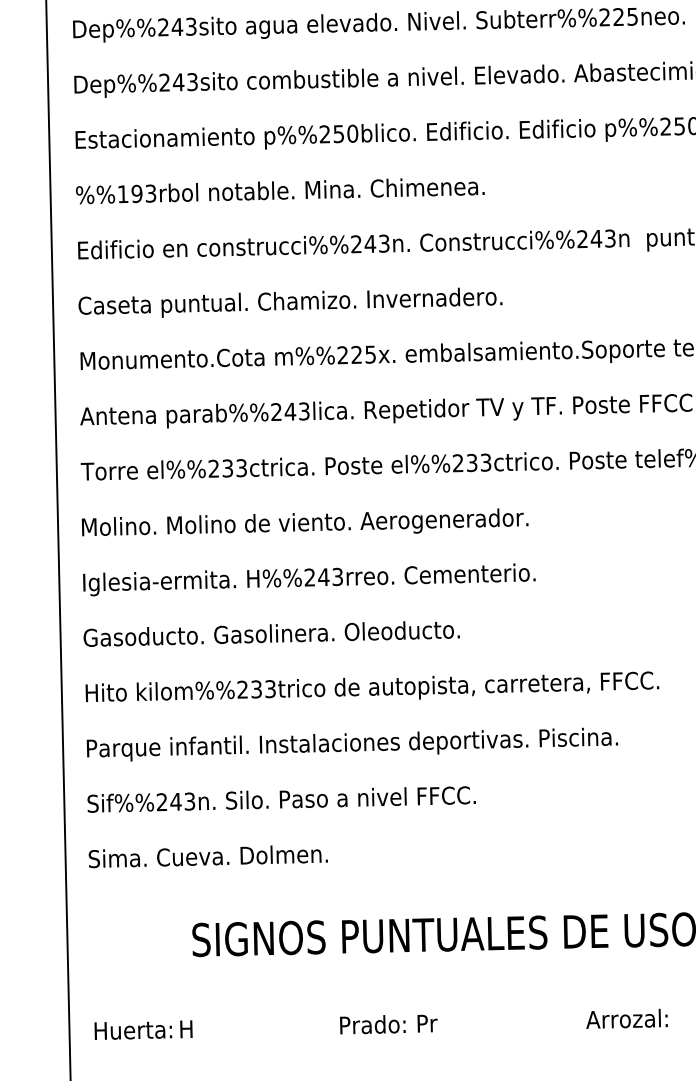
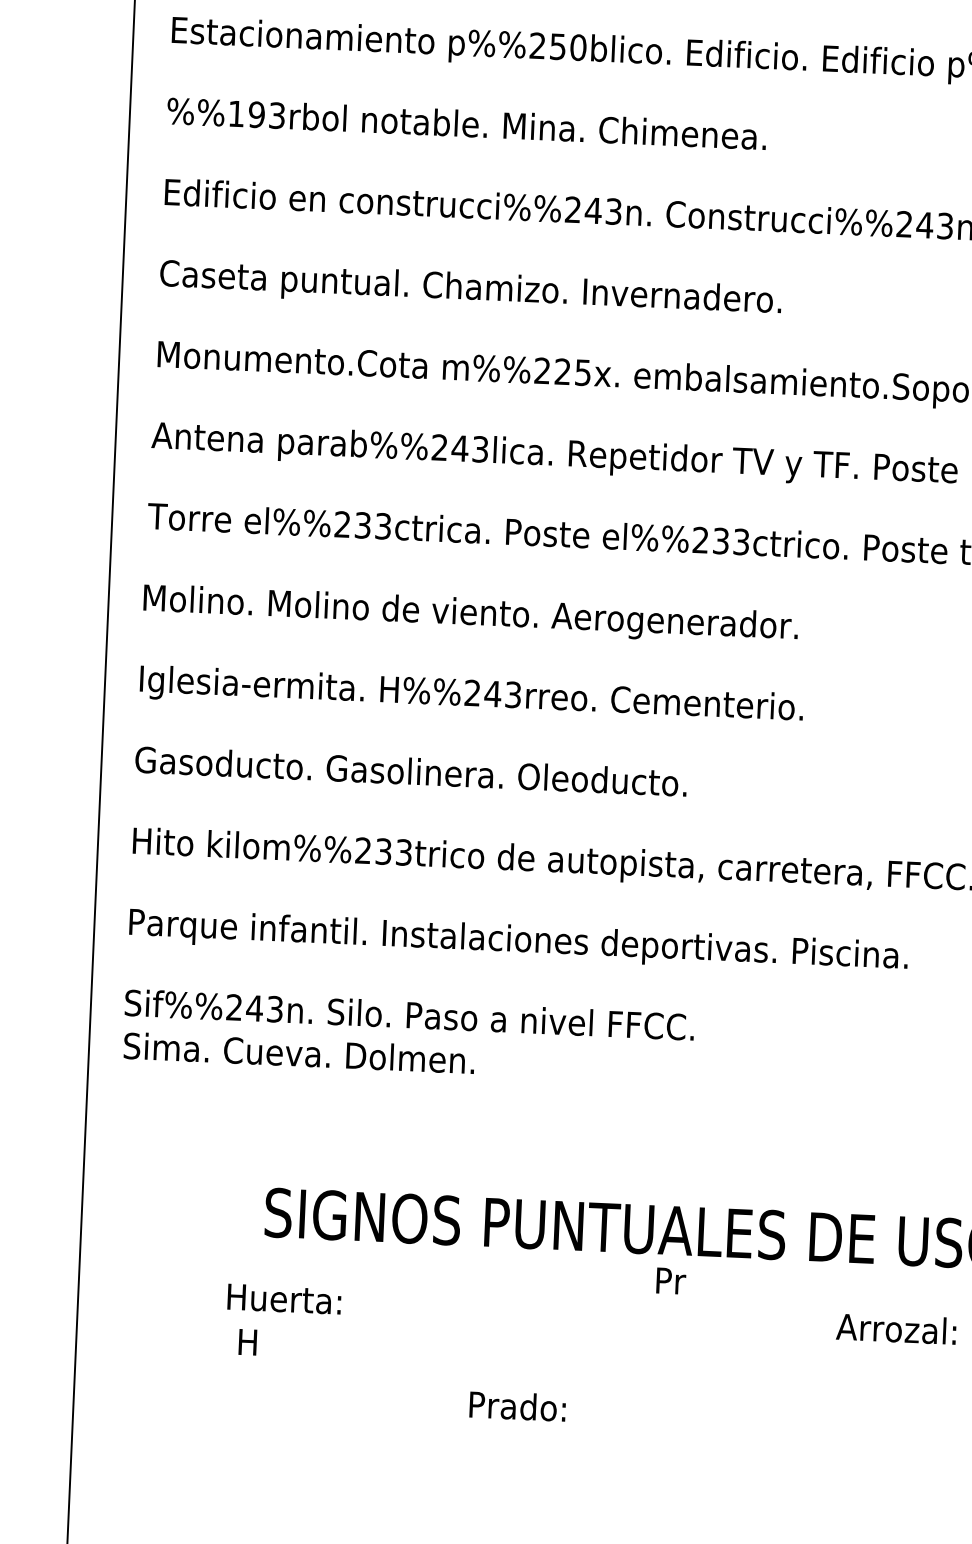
text: (207, 856) -> (298, 1053), moved
text: (626, 1018) -> (895, 1328), moved
text: (427, 1023) -> (671, 1281), moved
text: (372, 1024) -> (517, 1406), moved
text: (133, 1030) -> (284, 1299), moved

